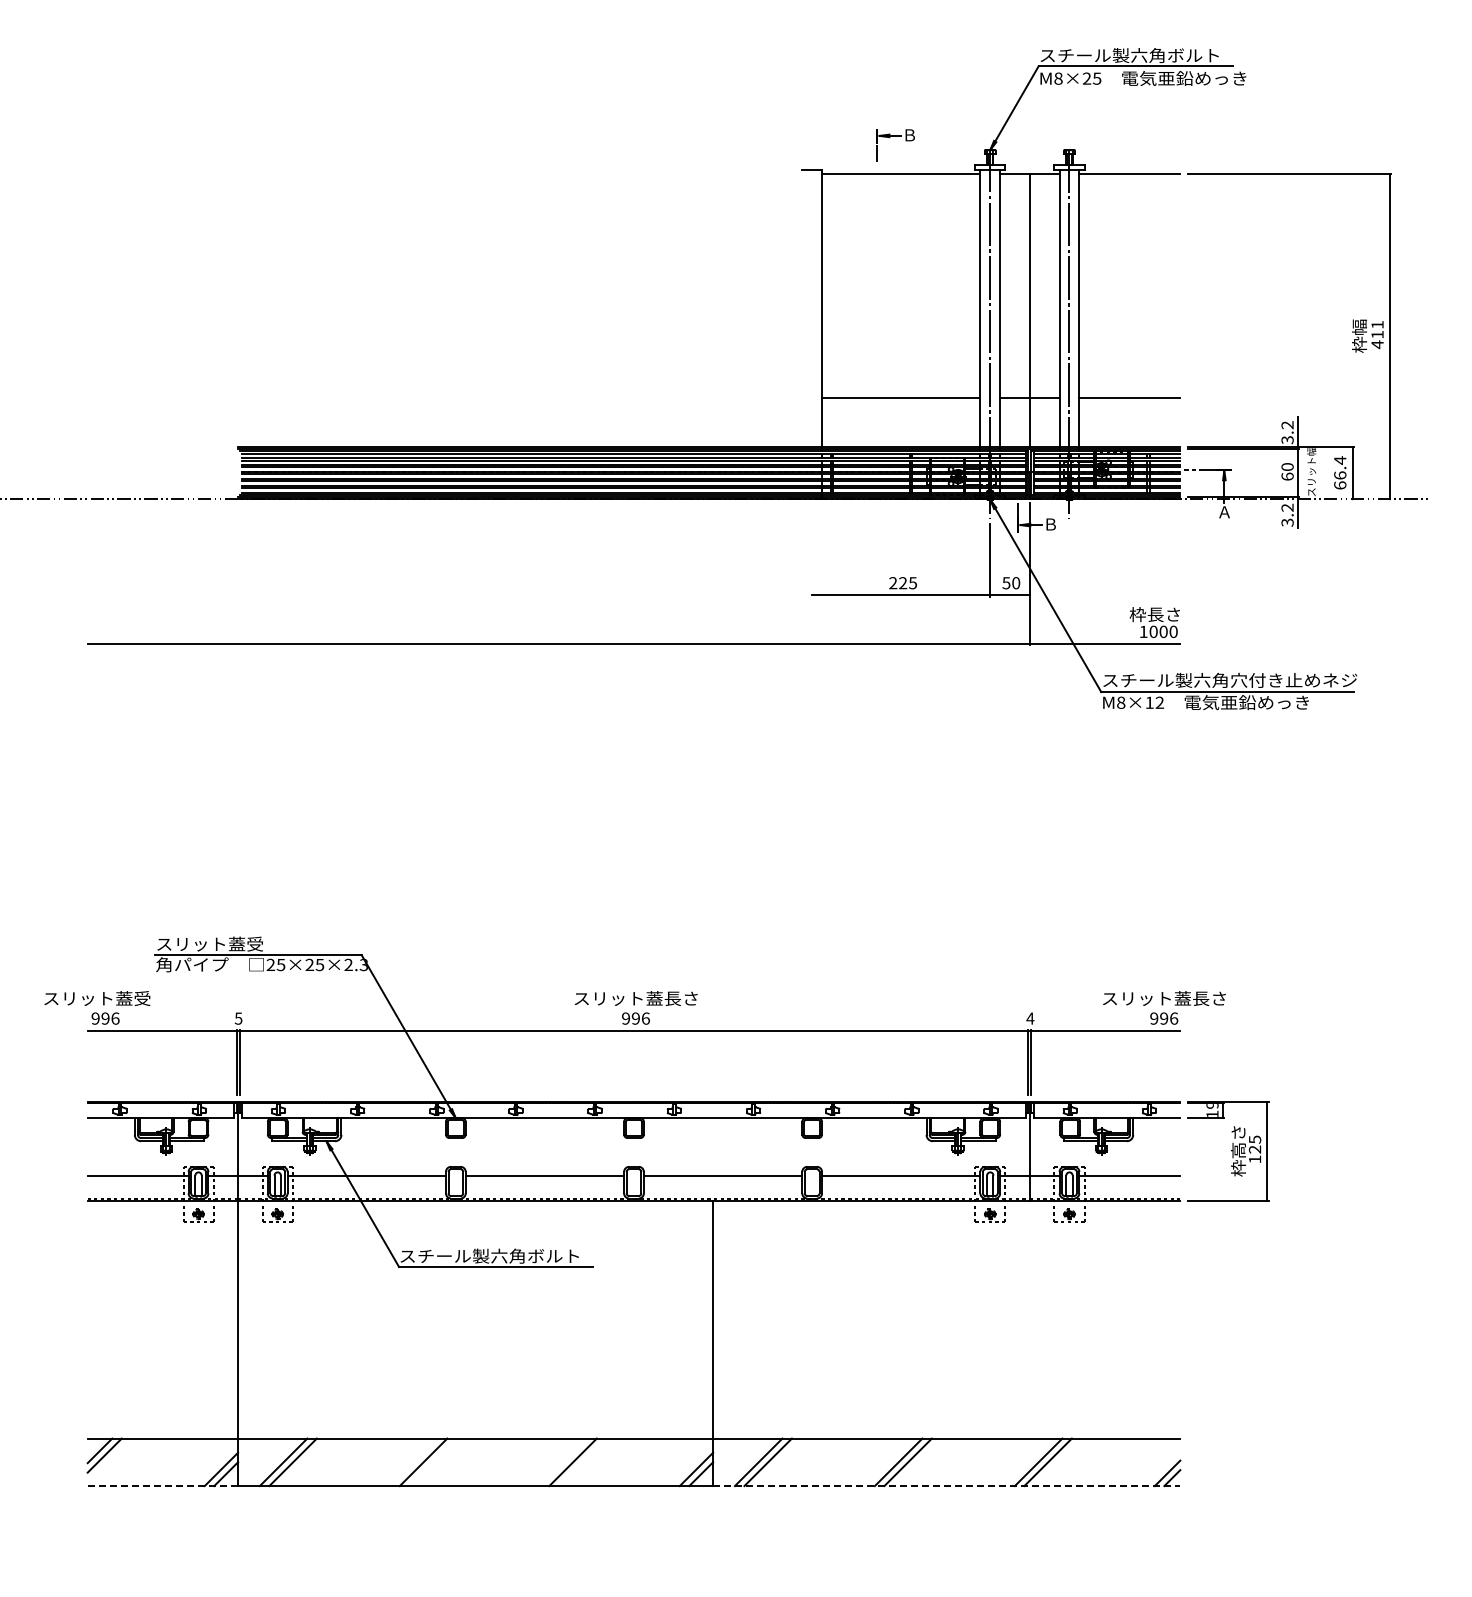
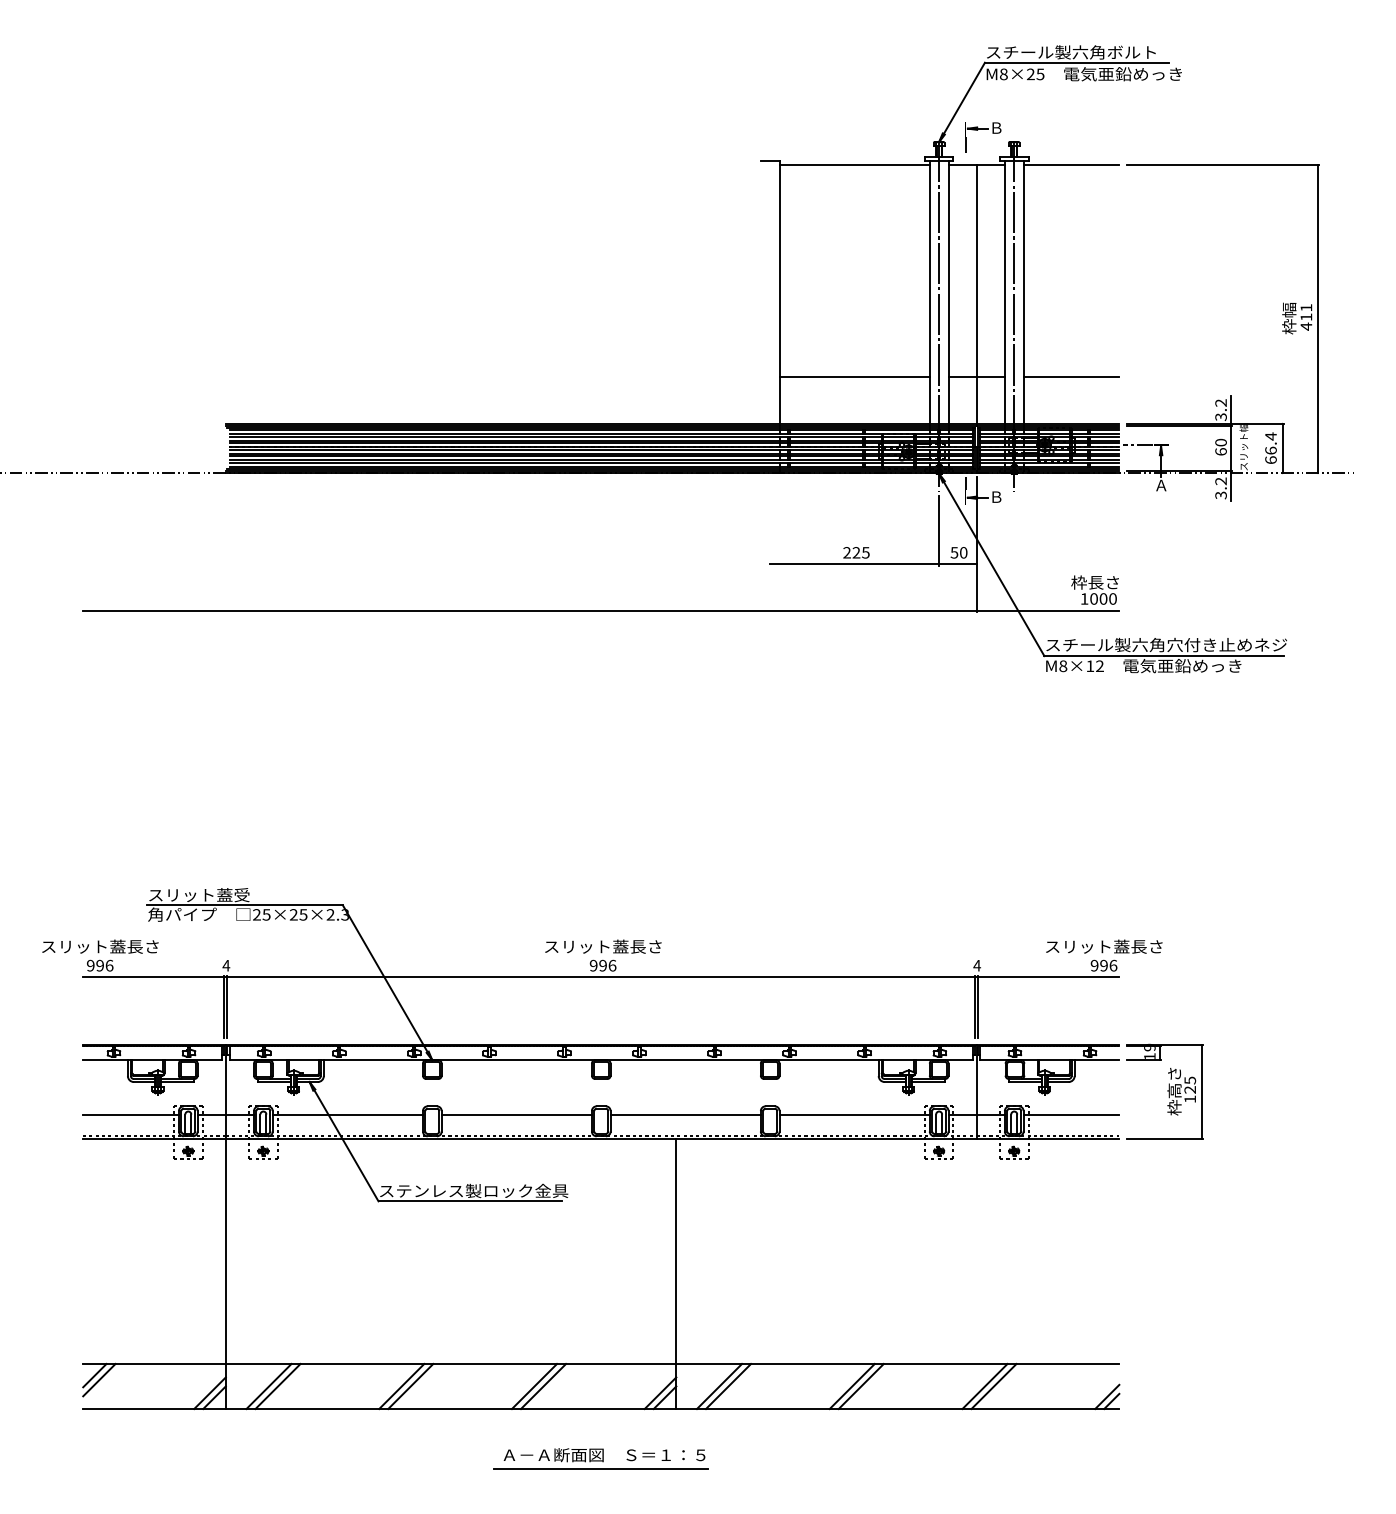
part: (895, 136) -> (982, 129), moved
text: (150, 998) -> (142, 946), スリット蓋受 -> スリット蓋長さ
text: (238, 1018) -> (226, 965), 5 -> 4
text: (508, 1255) -> (482, 1190), スチール製六角ボルト -> ステンレス製ロック金具
line: (432, 1462) -> (410, 1386), added
line: (563, 1462) -> (534, 1386), added
line: (163, 1486) -> (155, 1409), dashed -> solid
line: (946, 1486) -> (897, 1409), dashed -> solid
part: (633, 1538) -> (600, 1458), added

